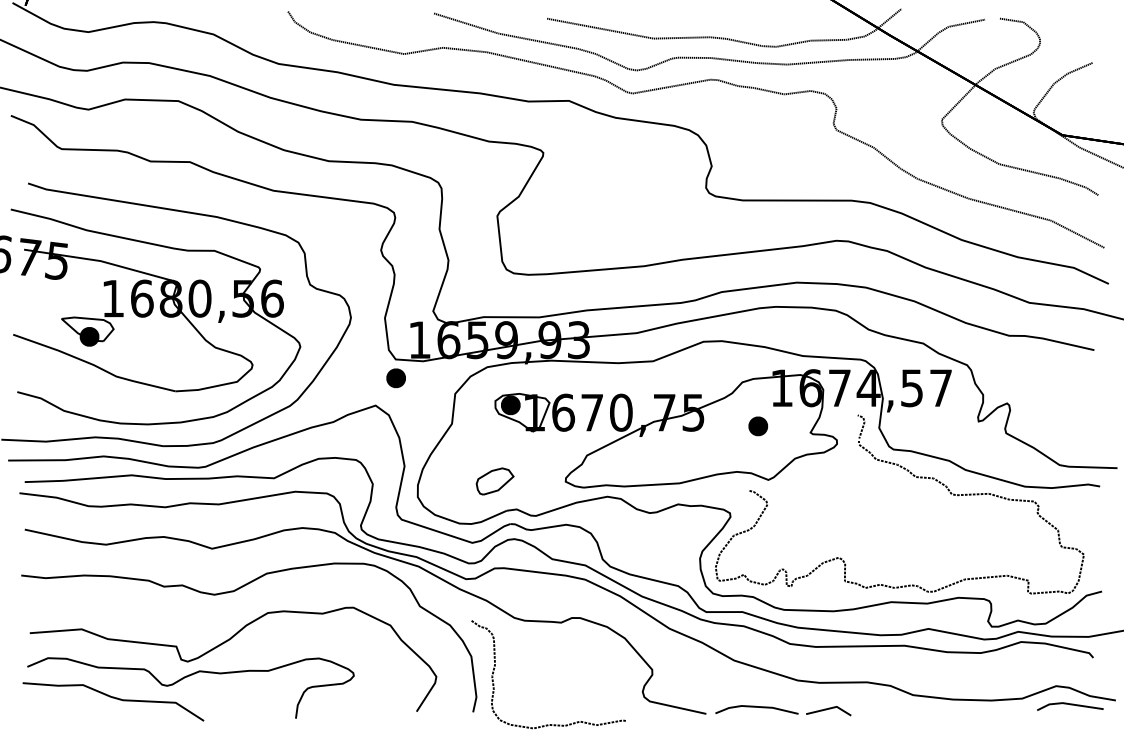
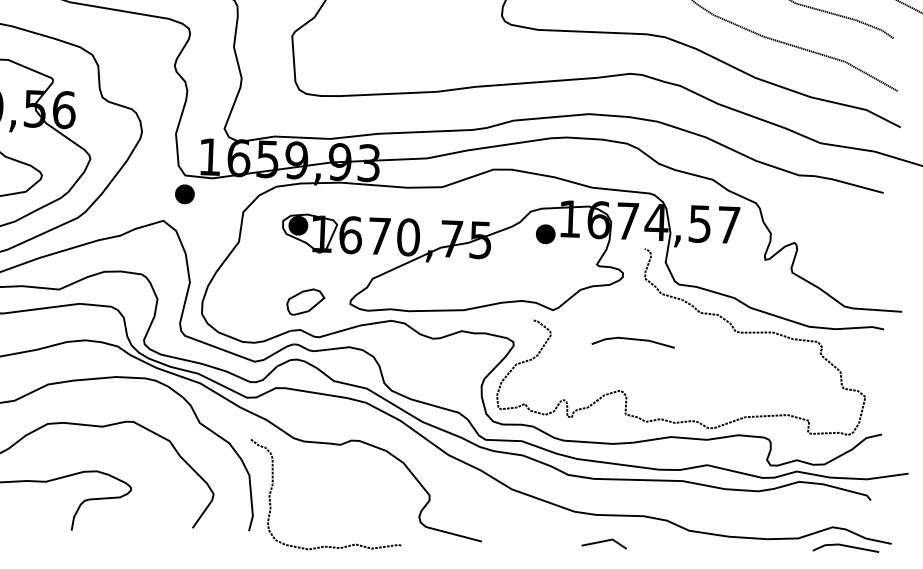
part: (757, 426) -> (544, 234), moved
part: (494, 481) -> (305, 302), moved
line: (756, 707) -> (632, 339), moved

